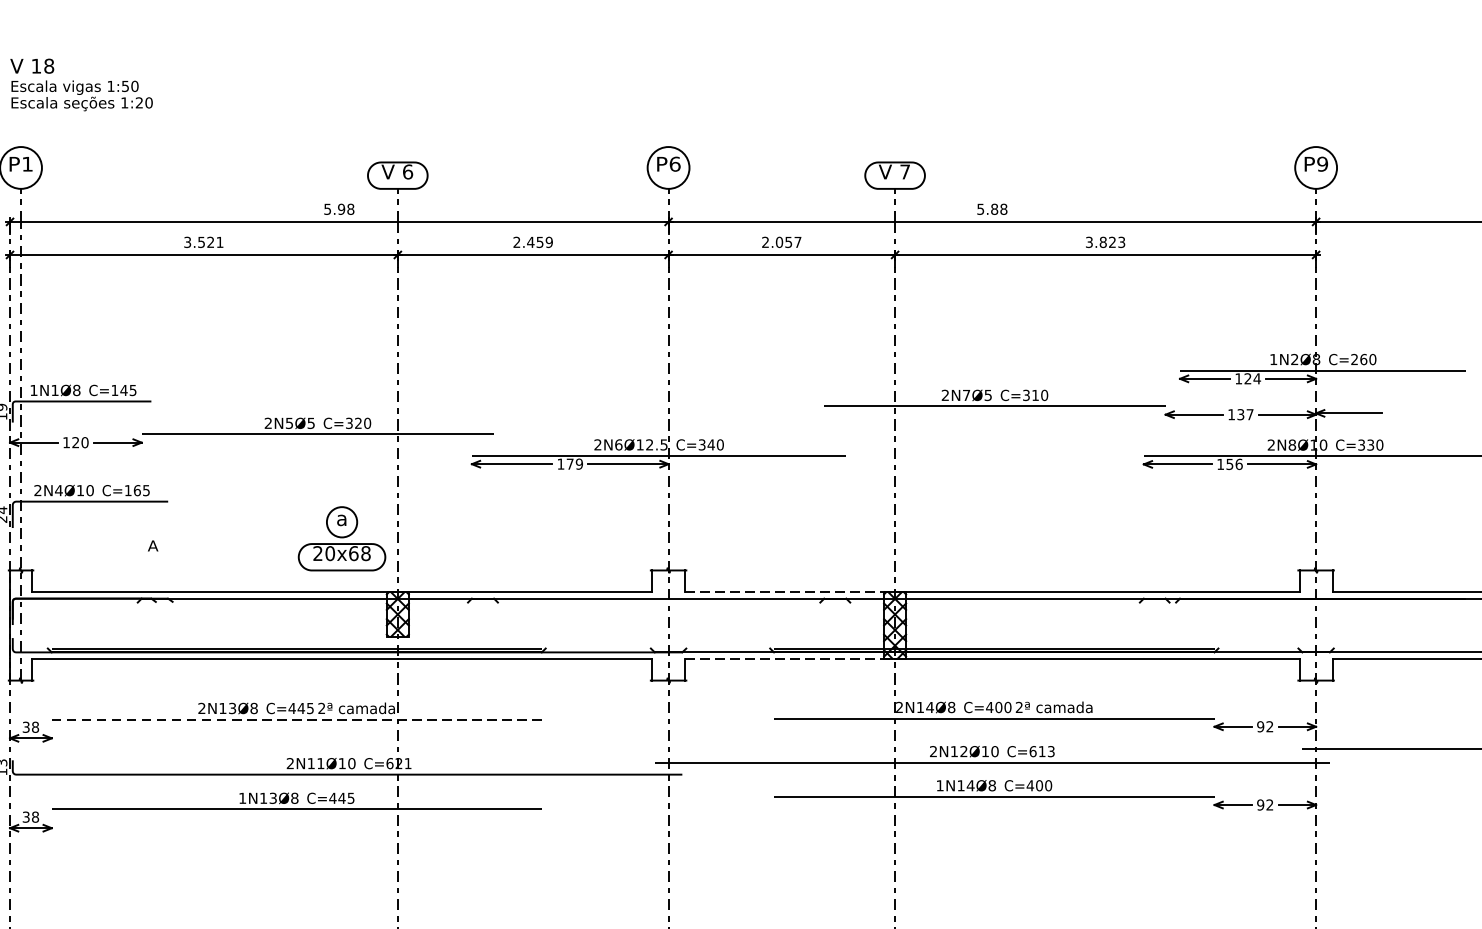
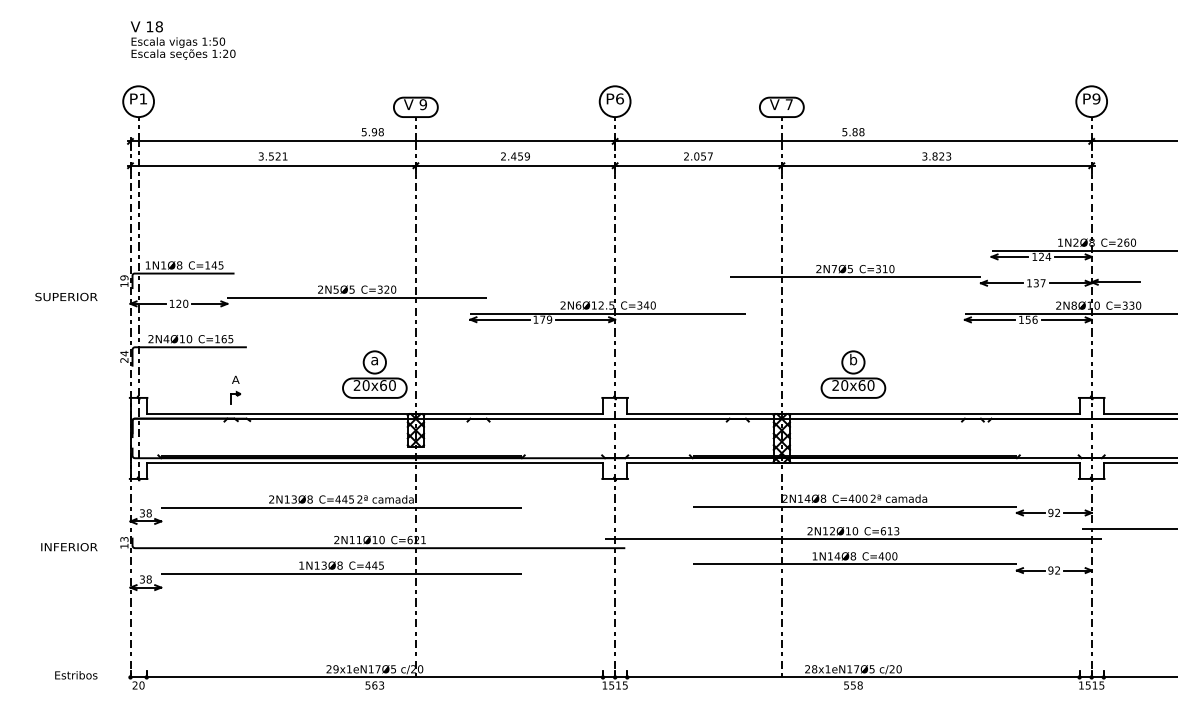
text: (408, 171) -> (423, 104), 6 -> 9
part: (992, 538) -> (853, 374), added
text: (366, 553) -> (392, 385), 20x68 -> 20x60
part: (152, 569) -> (235, 397), added
line: (791, 592) -> (705, 414), dashed -> solid
line: (791, 658) -> (705, 462), dashed -> solid
line: (298, 719) -> (342, 507), dashed -> solid

